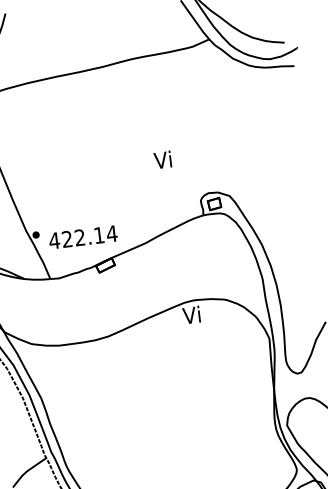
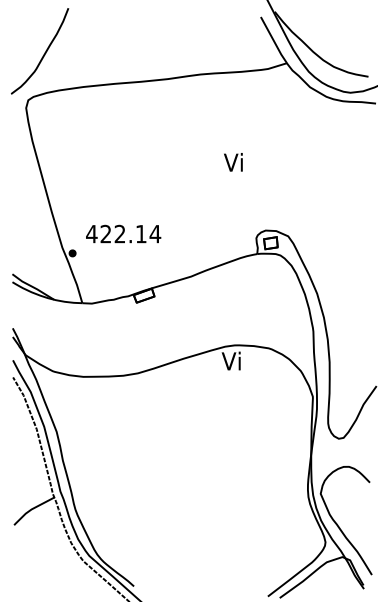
text: (162, 160) -> (233, 162), moved
text: (83, 236) -> (123, 233), moved

